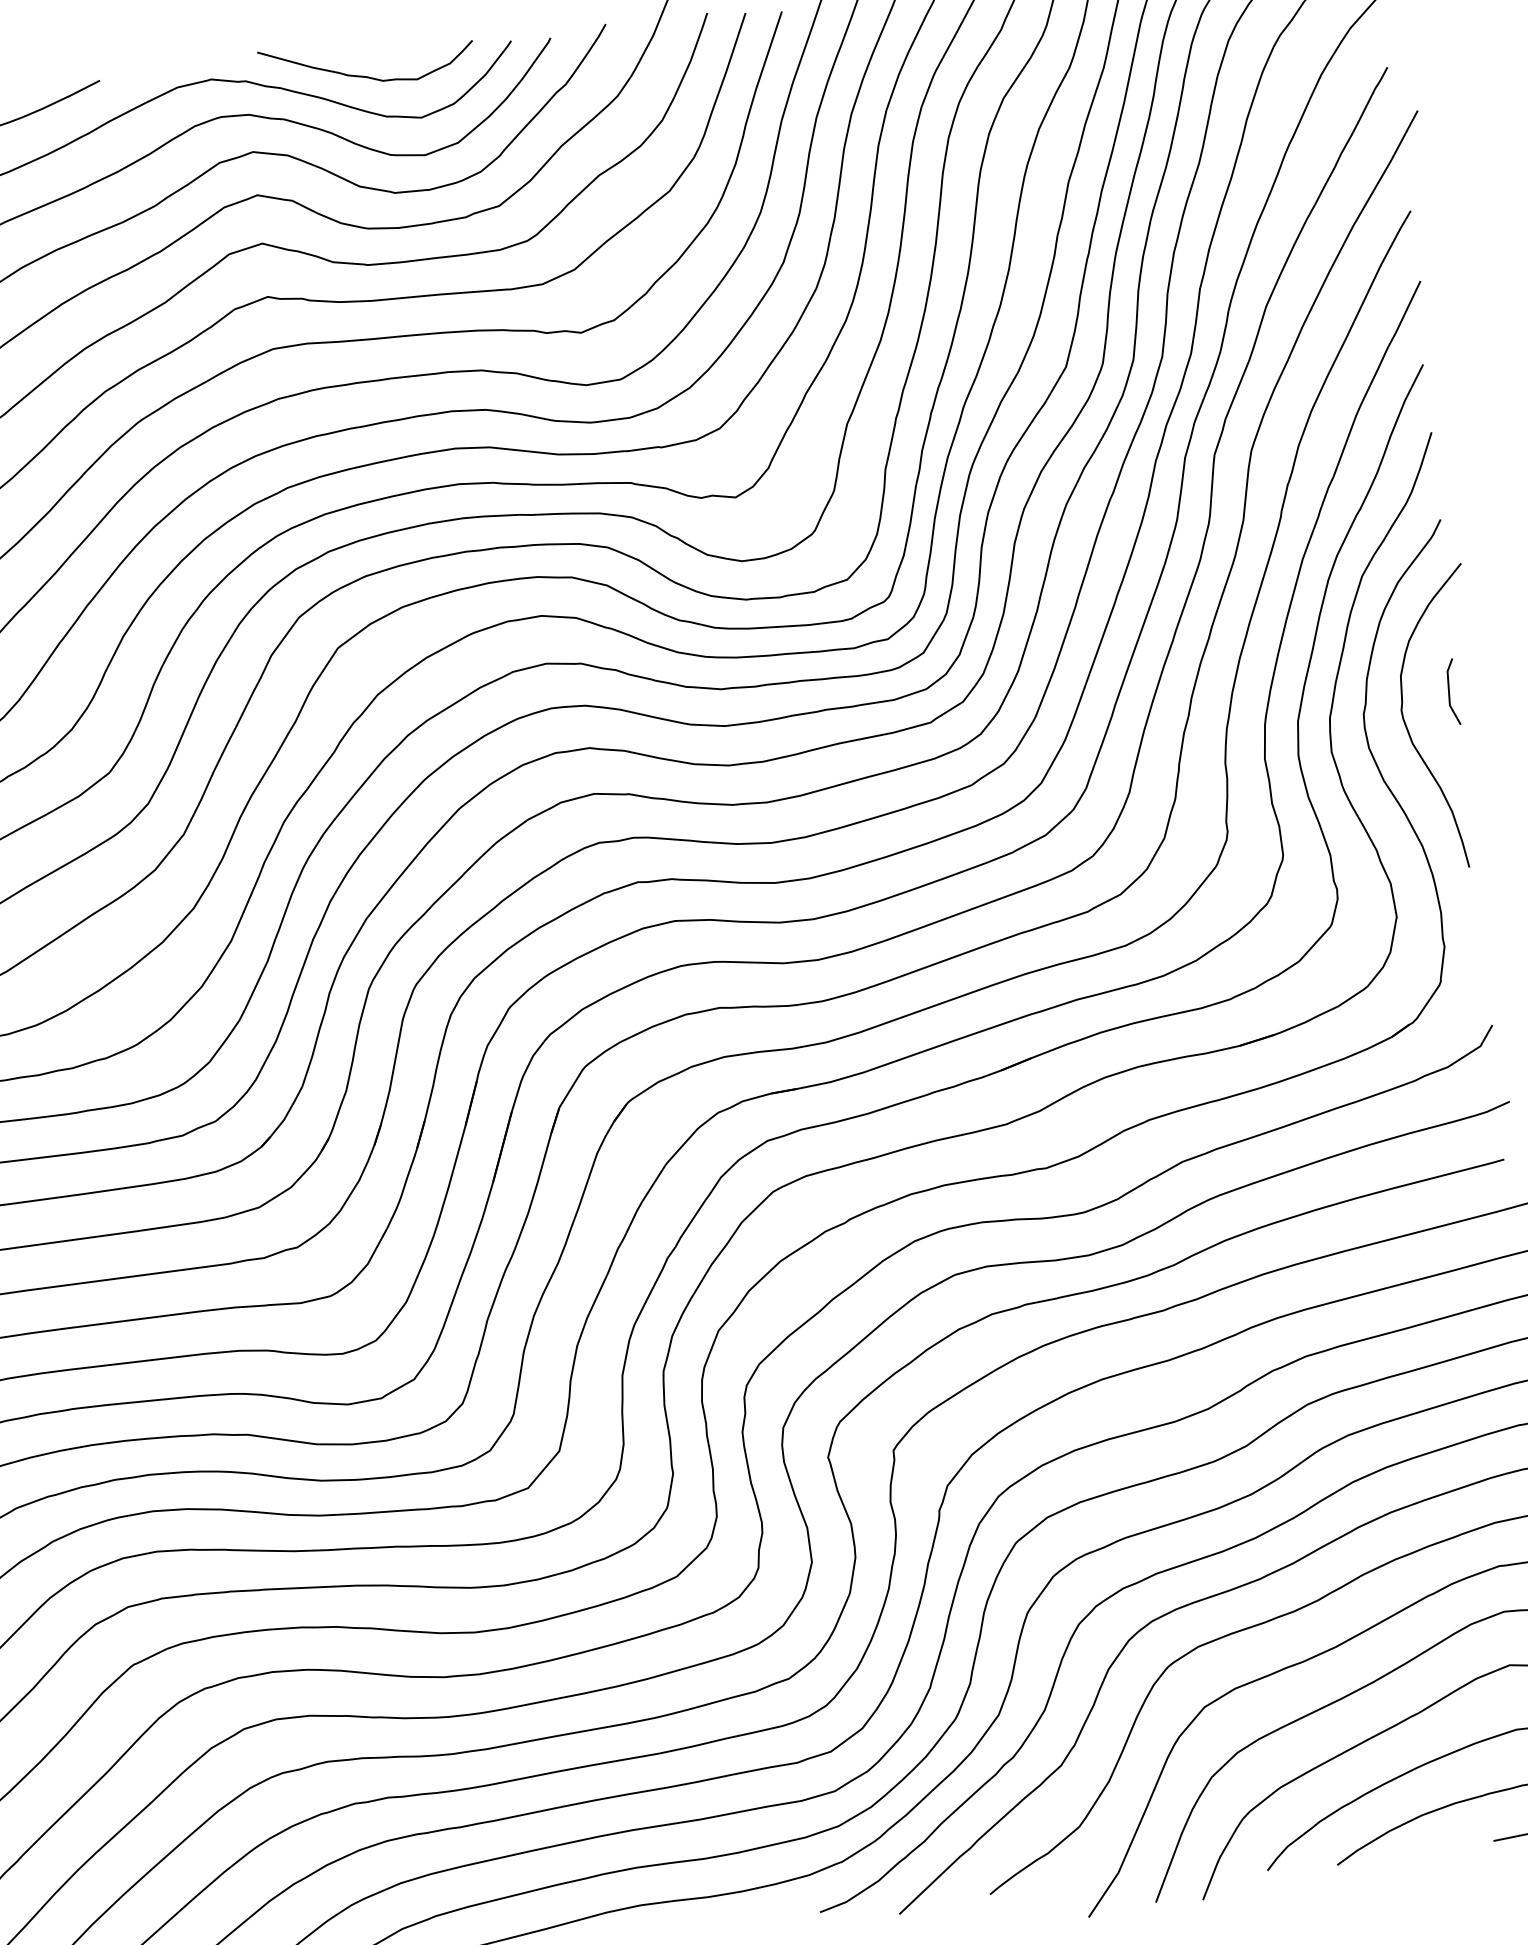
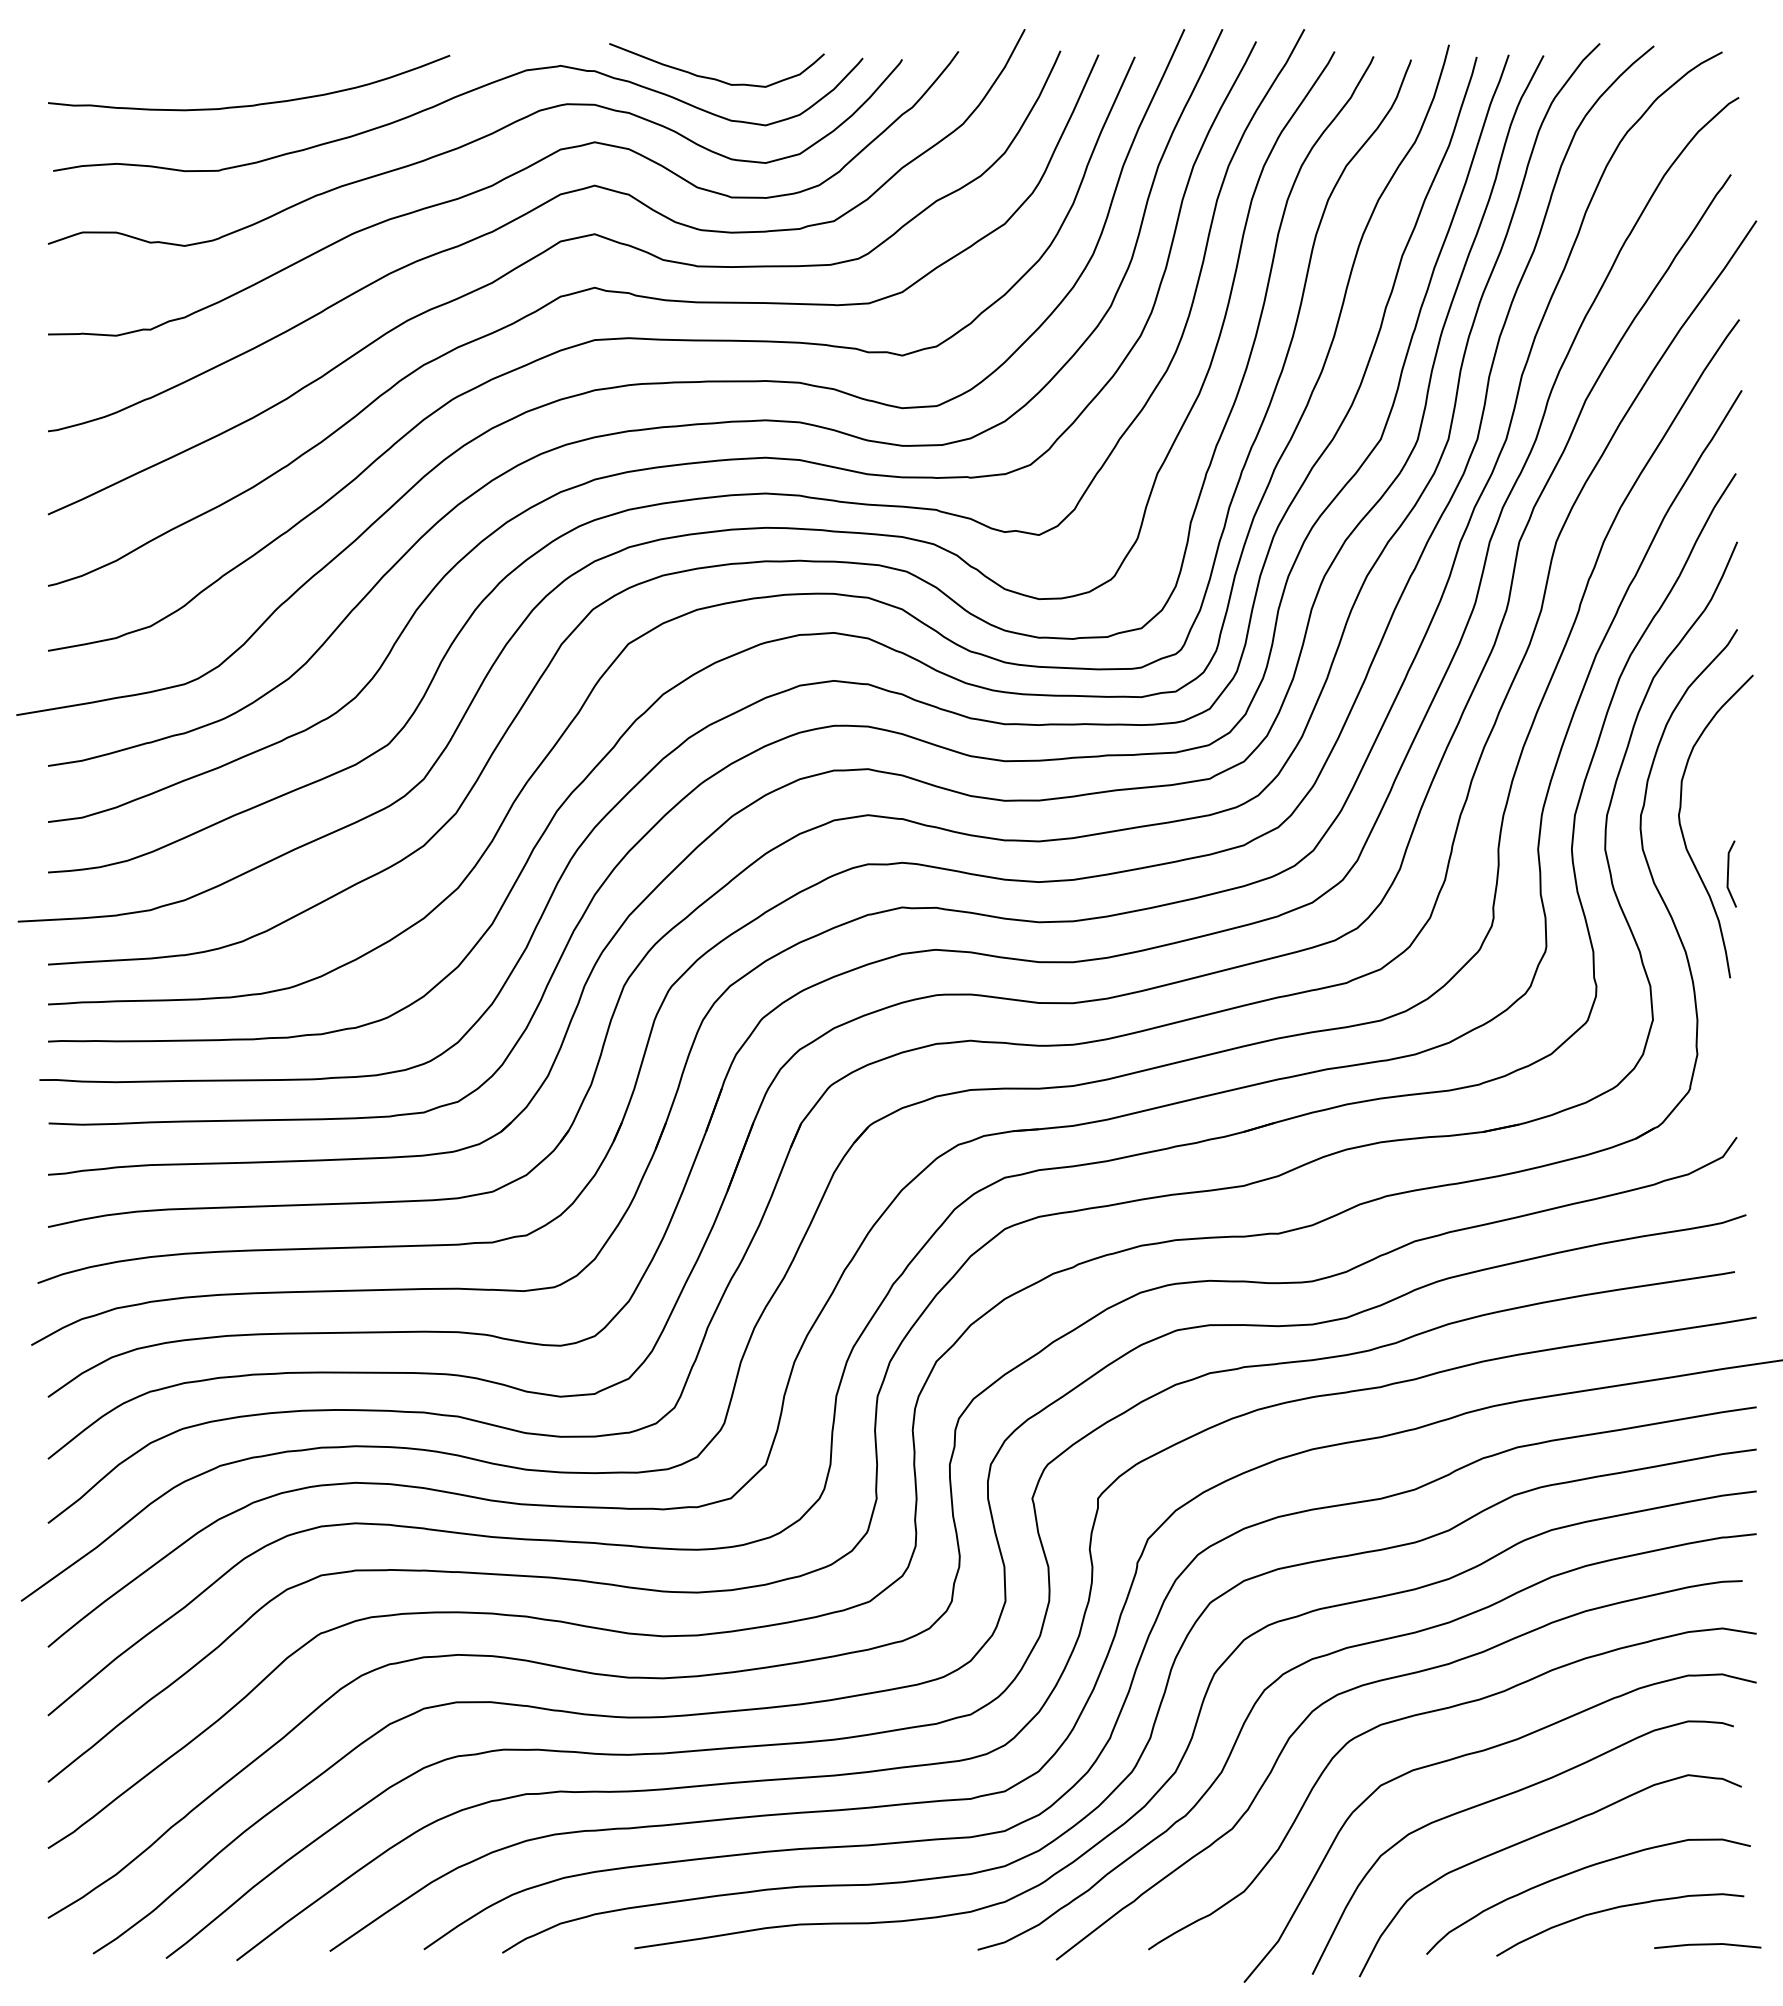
line: (1449, 691) -> (1728, 873), moved

